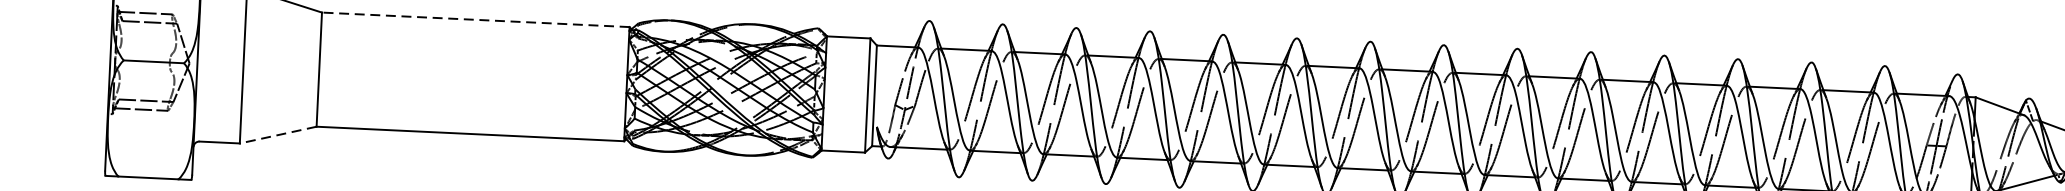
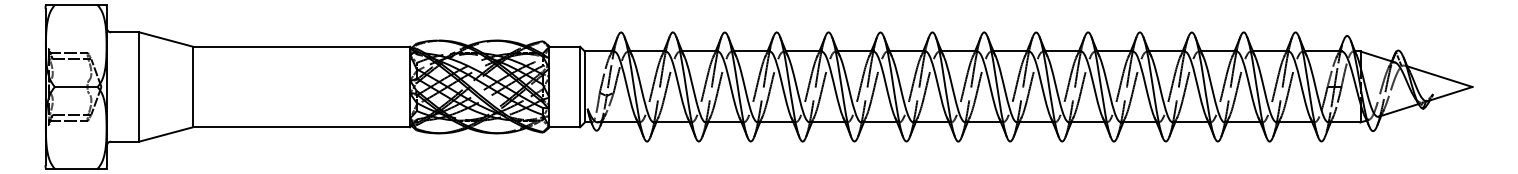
line: (475, 19) -> (301, 46), dashed -> solid
line: (278, 135) -> (166, 134), dashed -> solid

